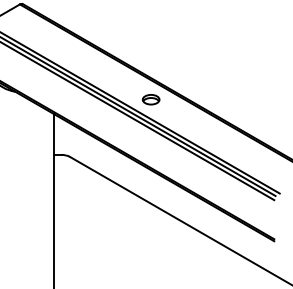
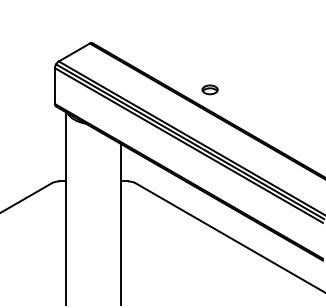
part: (150, 99) -> (209, 89), moved

